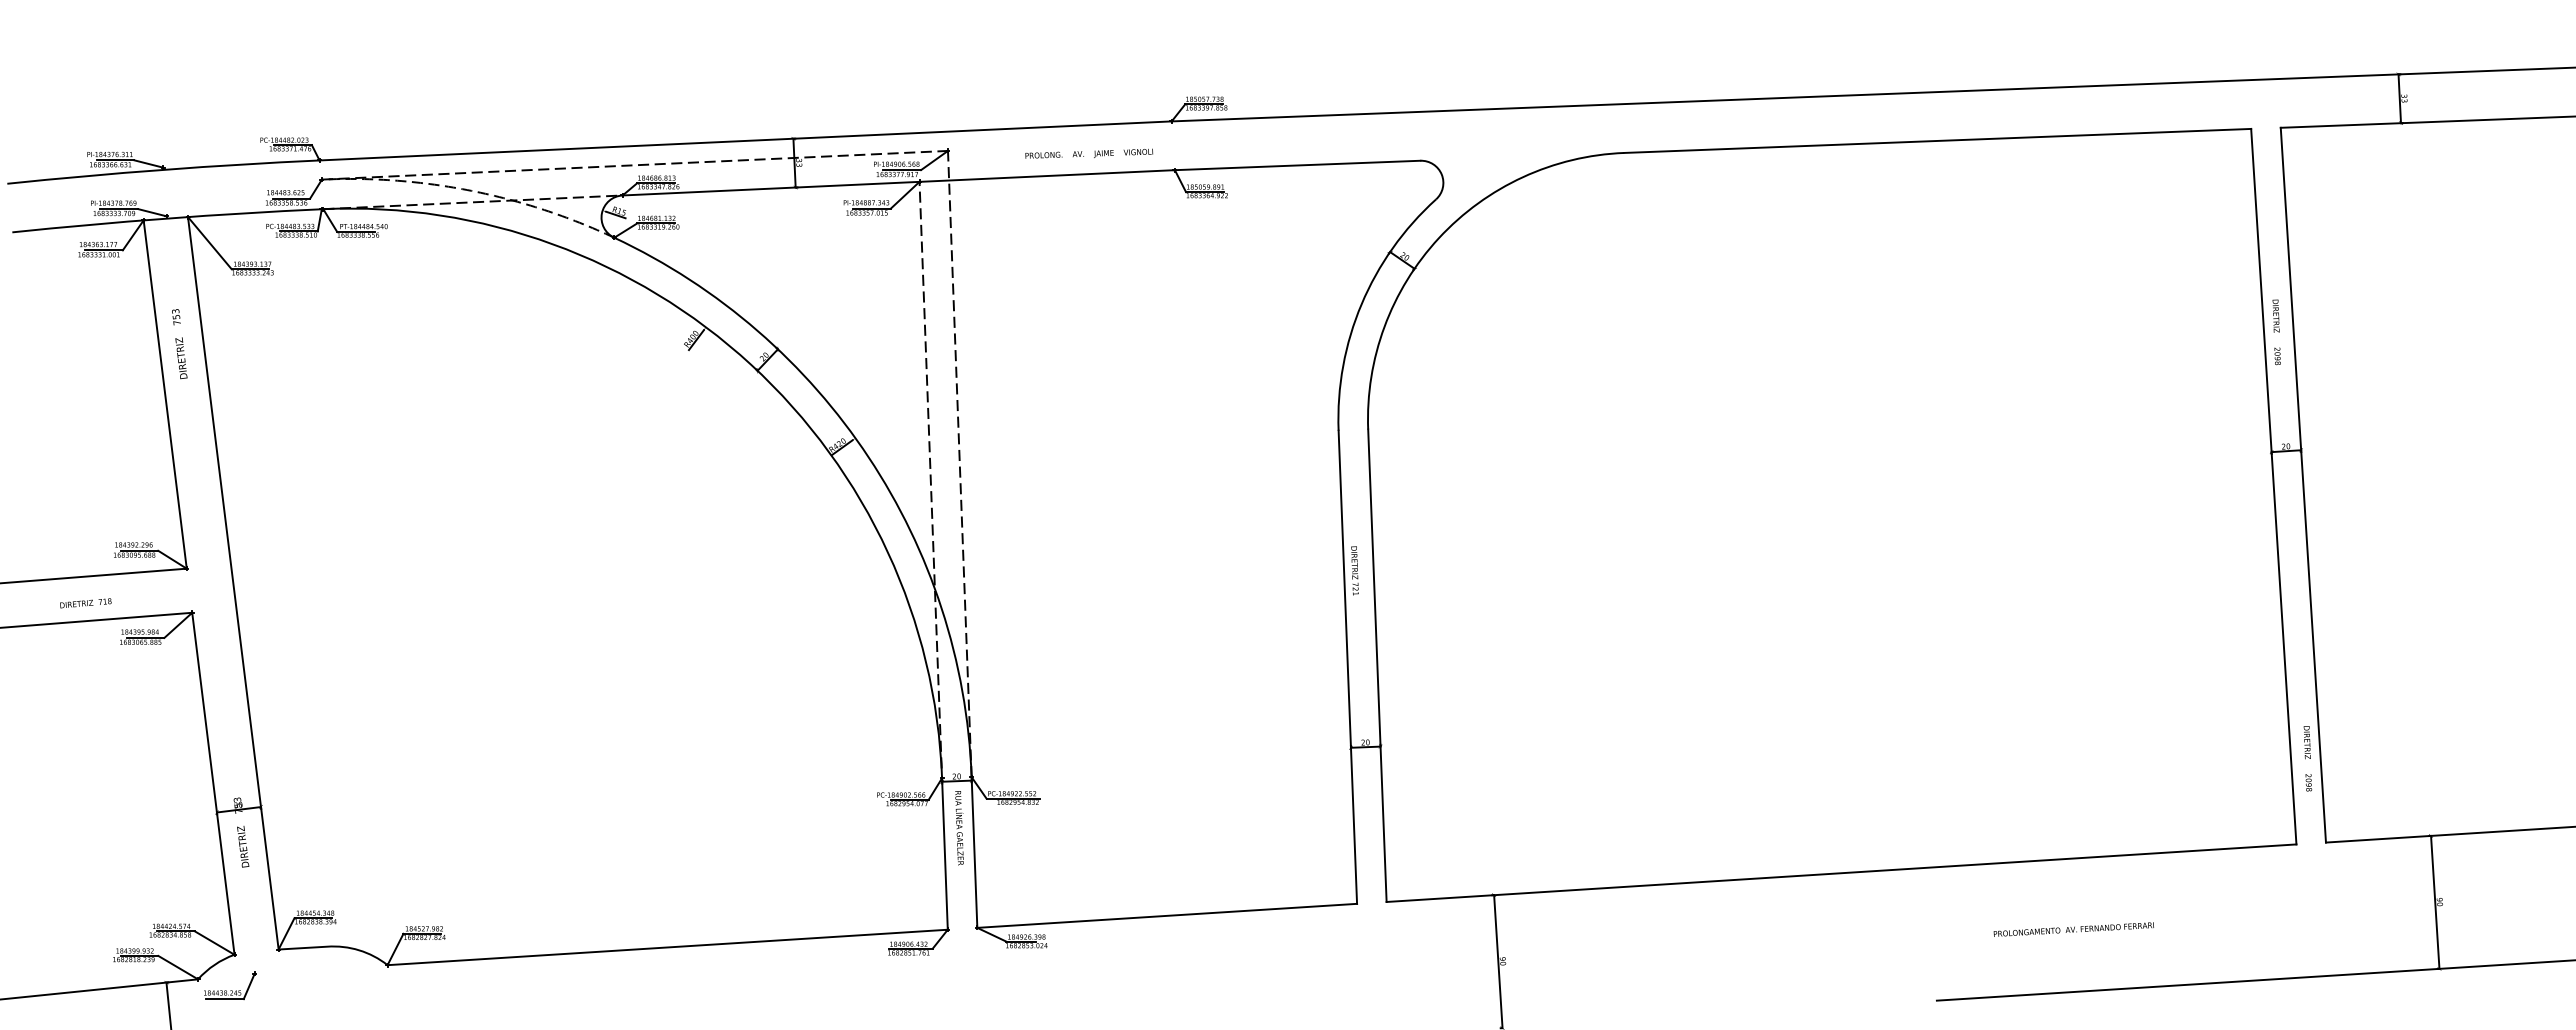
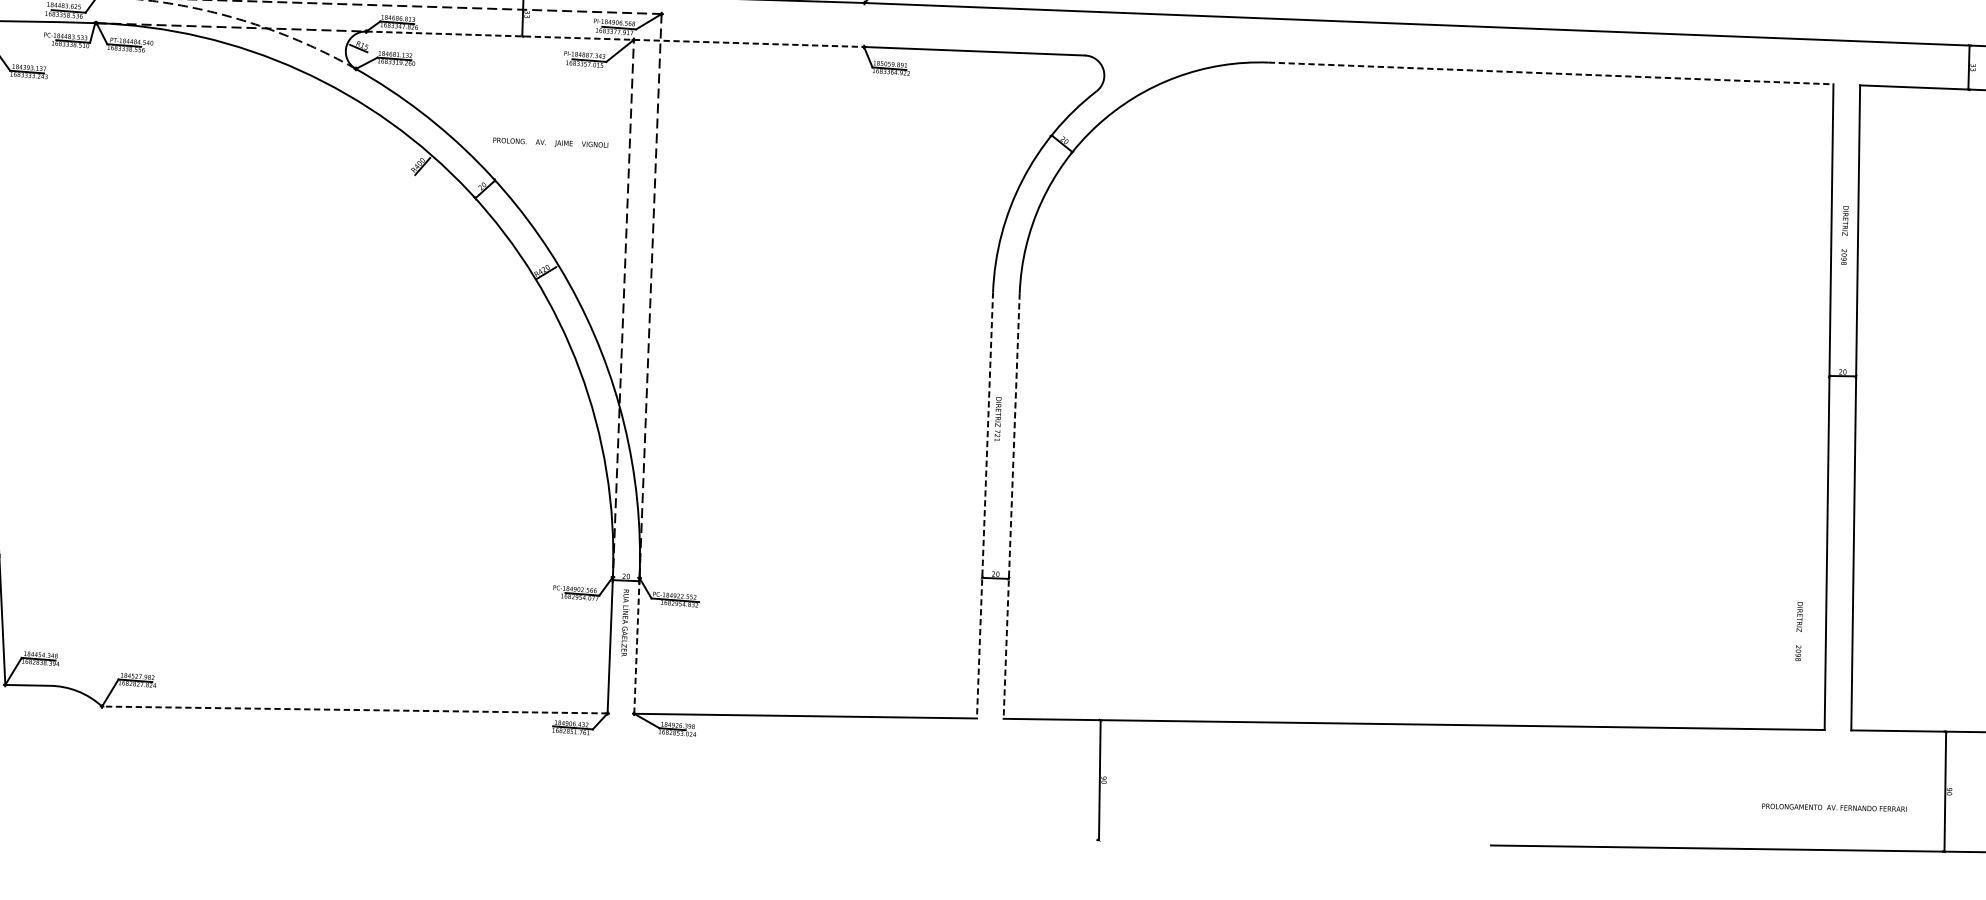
line: (1937, 140) -> (1550, 73), solid -> dashed
text: (1089, 153) -> (551, 142), moved
line: (899, 182) -> (615, 39), solid -> dashed
text: (2276, 332) -> (1844, 235), moved
line: (1377, 666) -> (1011, 506), solid -> dashed
line: (1347, 667) -> (984, 505), solid -> dashed
text: (2307, 758) -> (1798, 631), moved
line: (974, 852) -> (636, 645), solid -> dashed
text: (2073, 929) -> (1834, 807), moved
line: (667, 947) -> (354, 710), solid -> dashed

